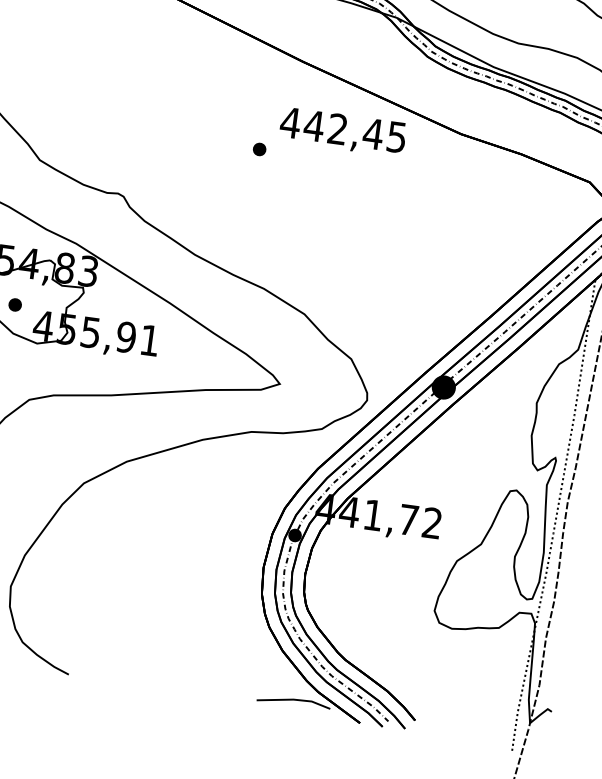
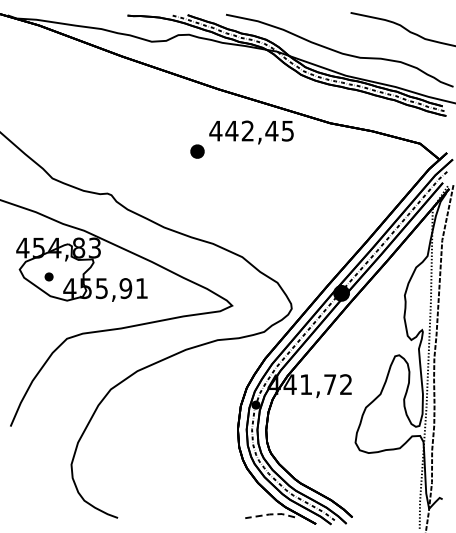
part: (259, 149) -> (197, 151), size x1.6
line: (294, 699) -> (270, 514), solid -> dashed

